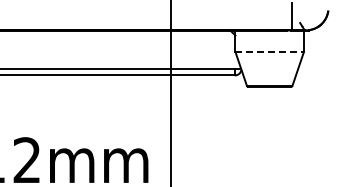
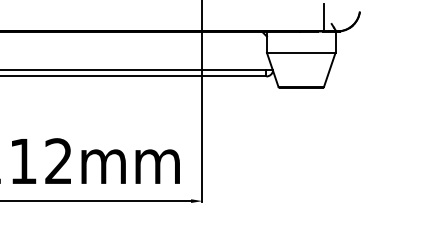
line: (269, 51) -> (301, 52), dashed -> solid

